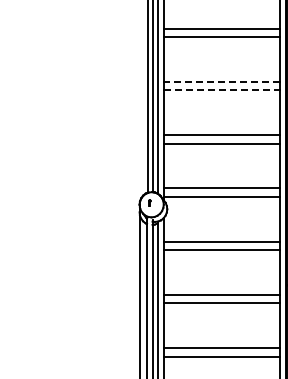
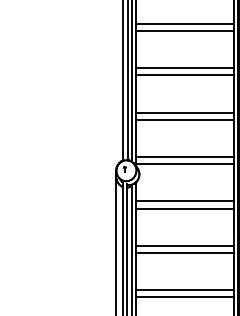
line: (221, 81) -> (184, 67), dashed -> solid
line: (222, 90) -> (185, 75), dashed -> solid

